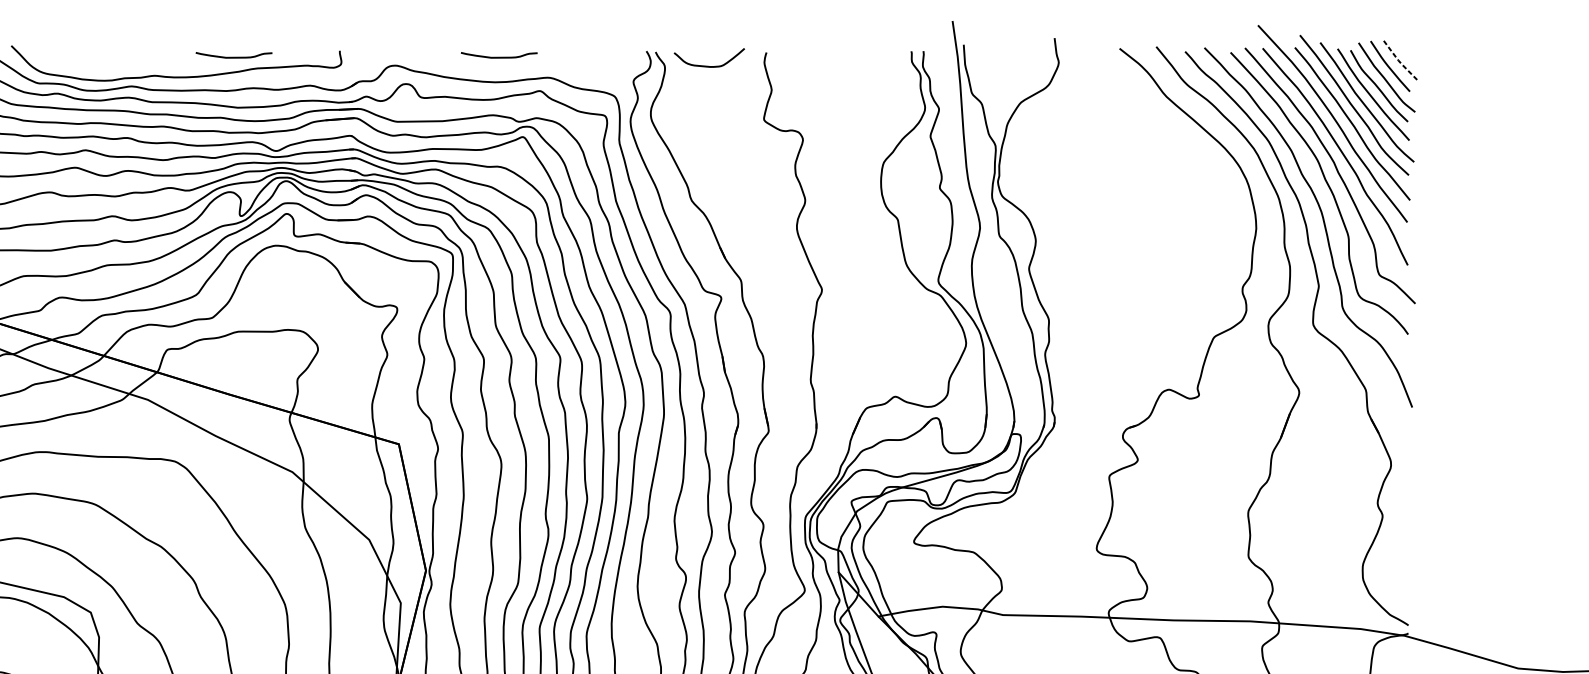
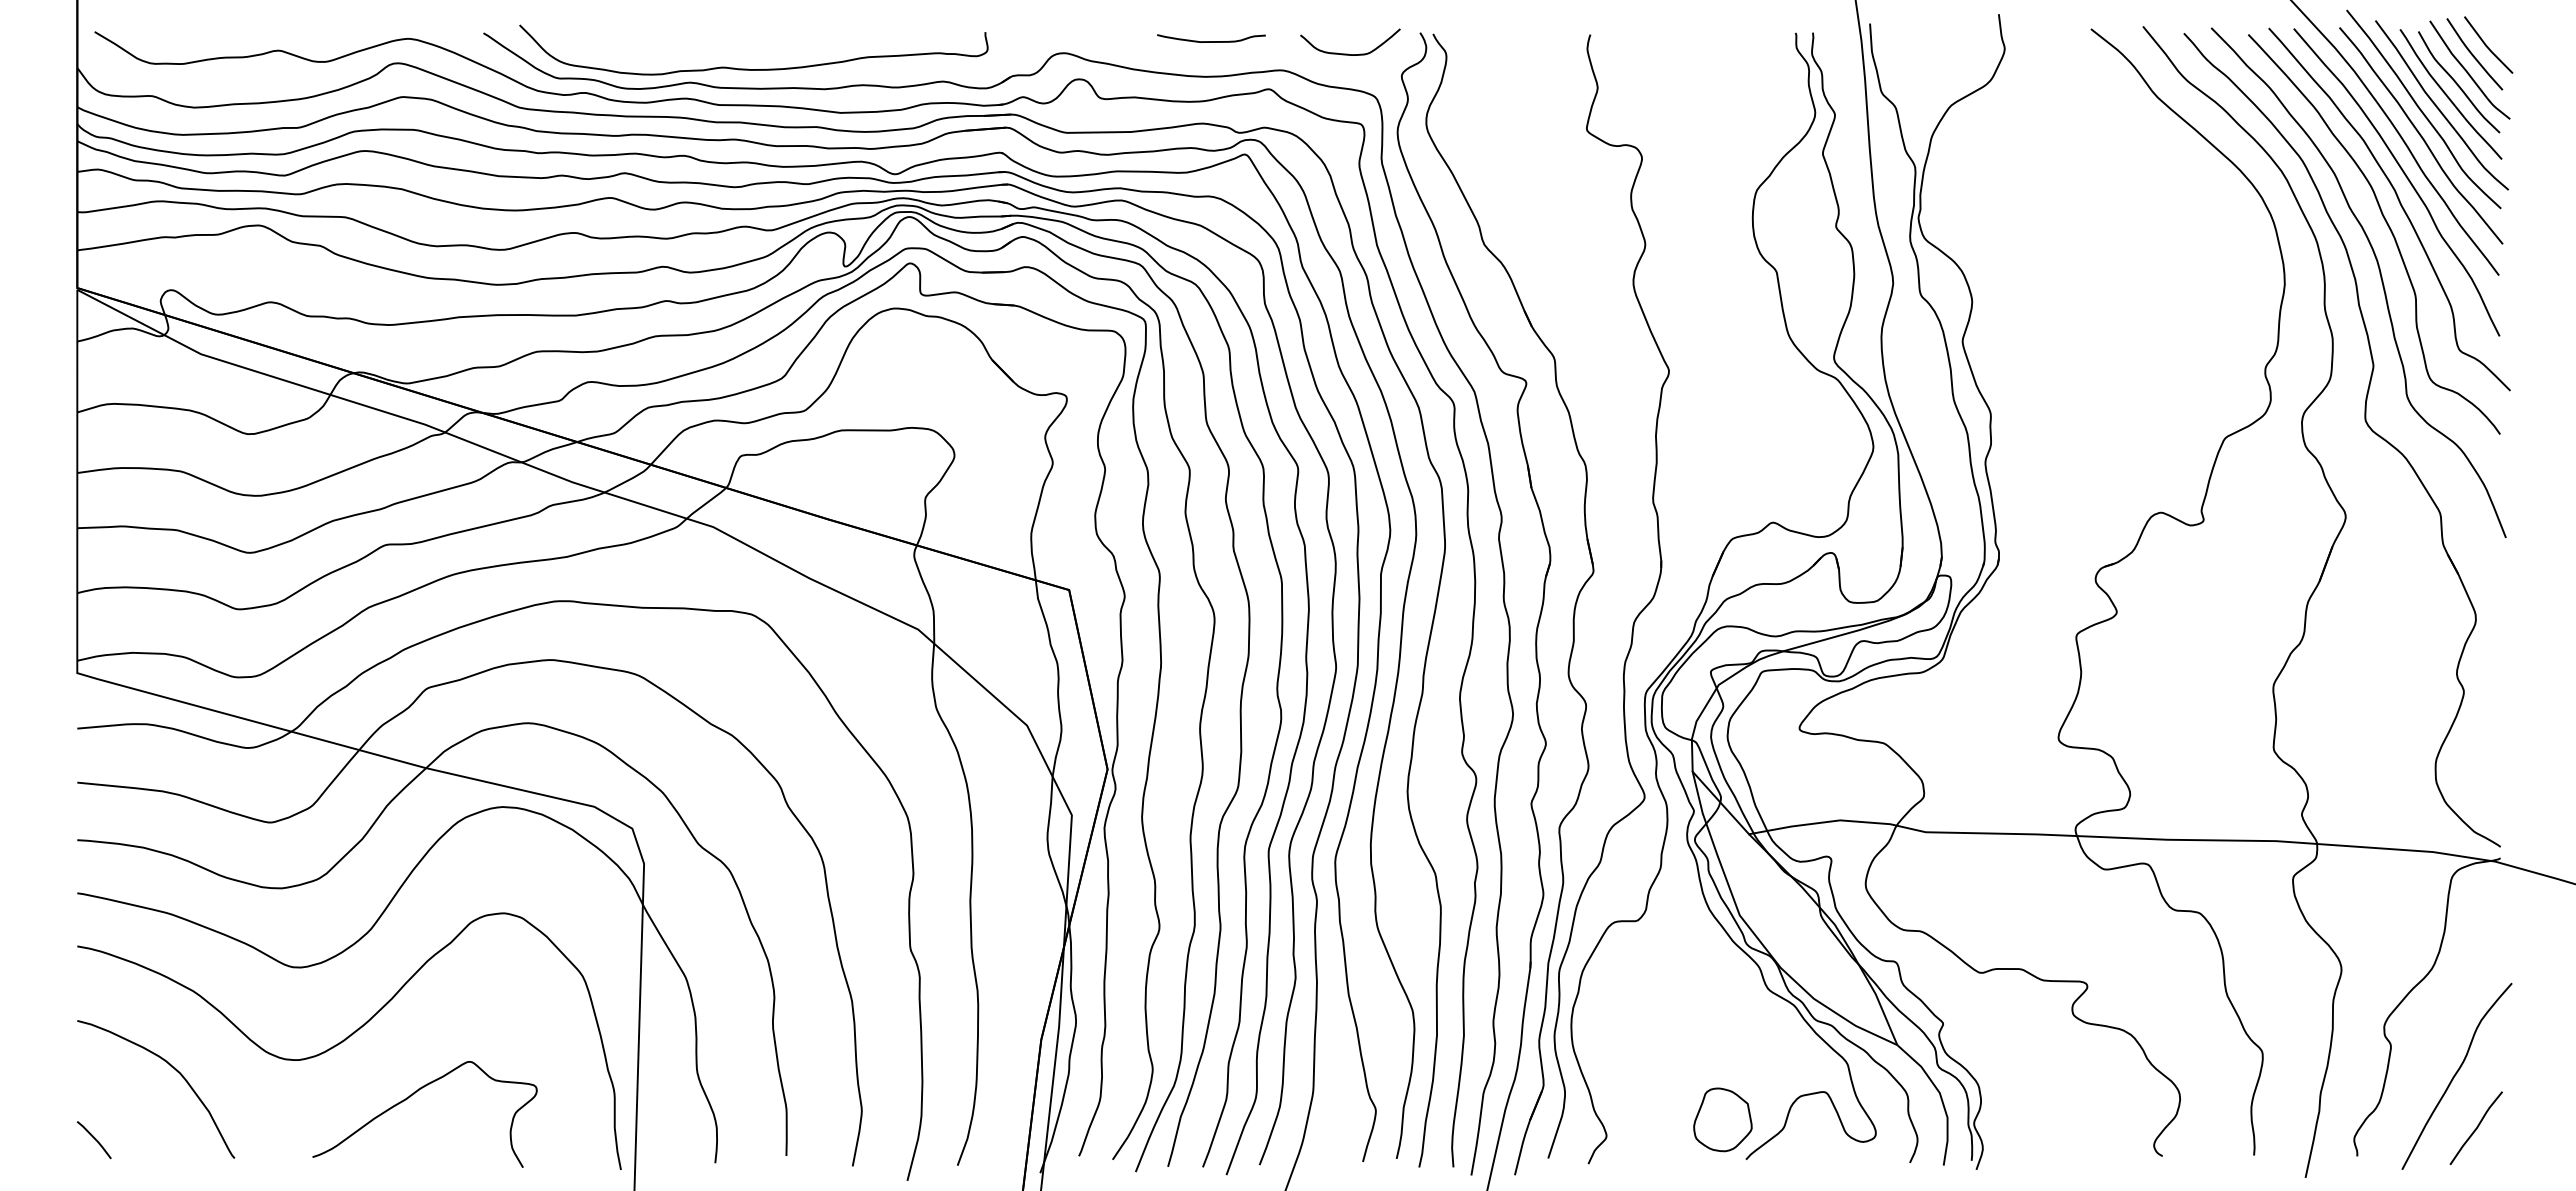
curve: (234, 57) -> (835, 41), removed
line: (1398, 60) -> (2486, 46), dashed -> solid
curve: (708, 65) -> (1348, 53), moved

